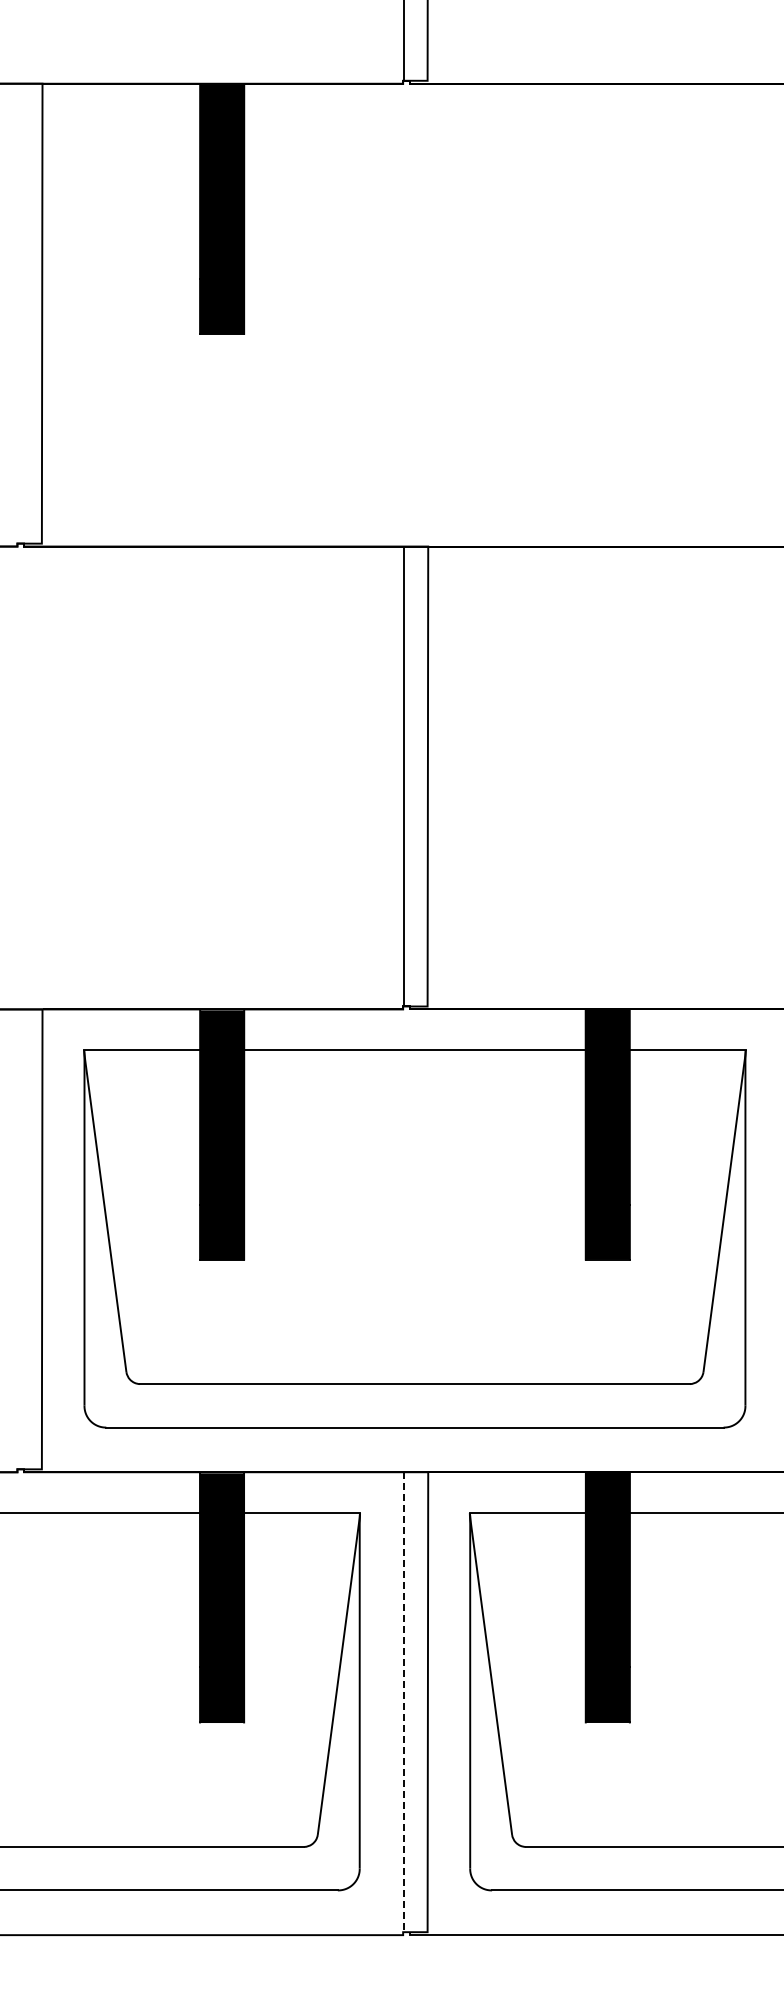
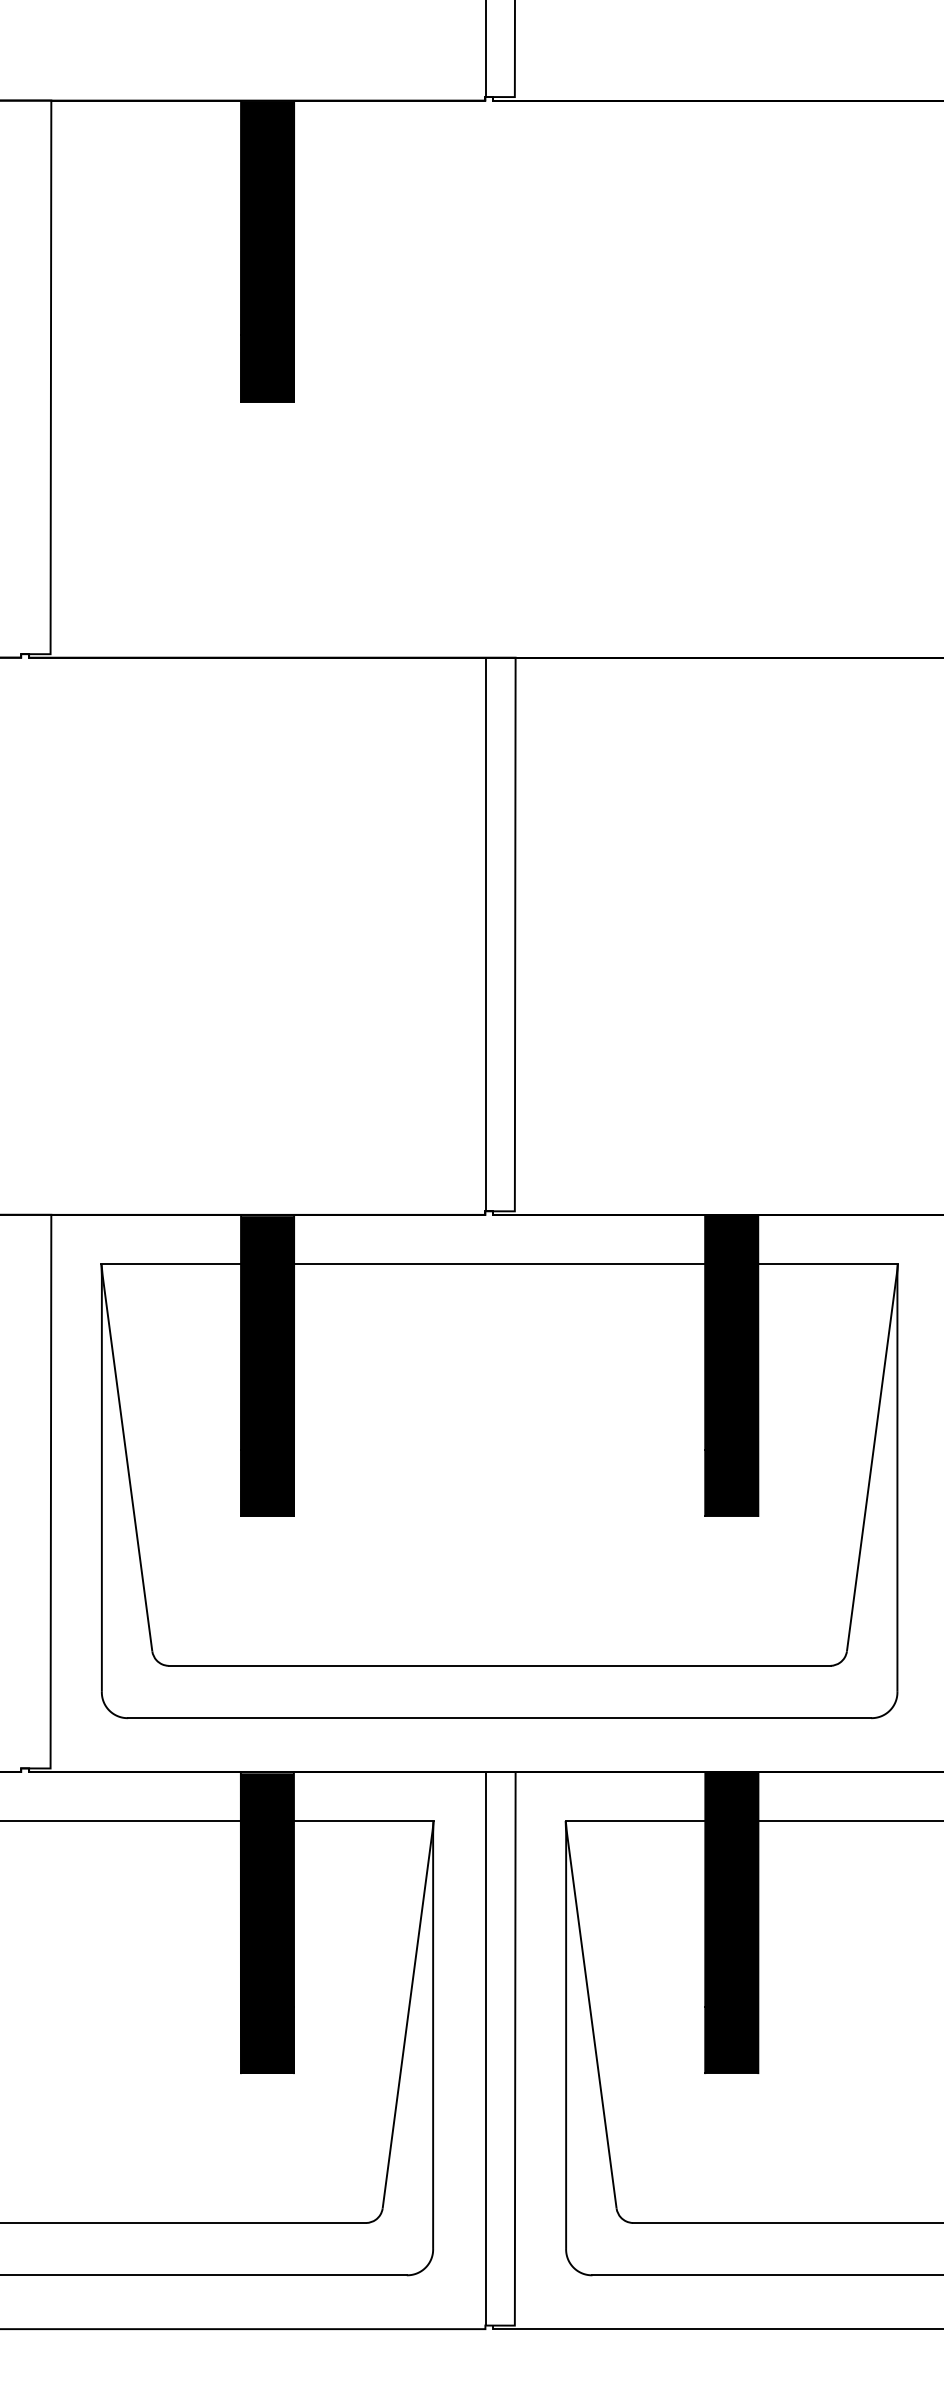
line: (403, 1702) -> (485, 2049), dashed -> solid

